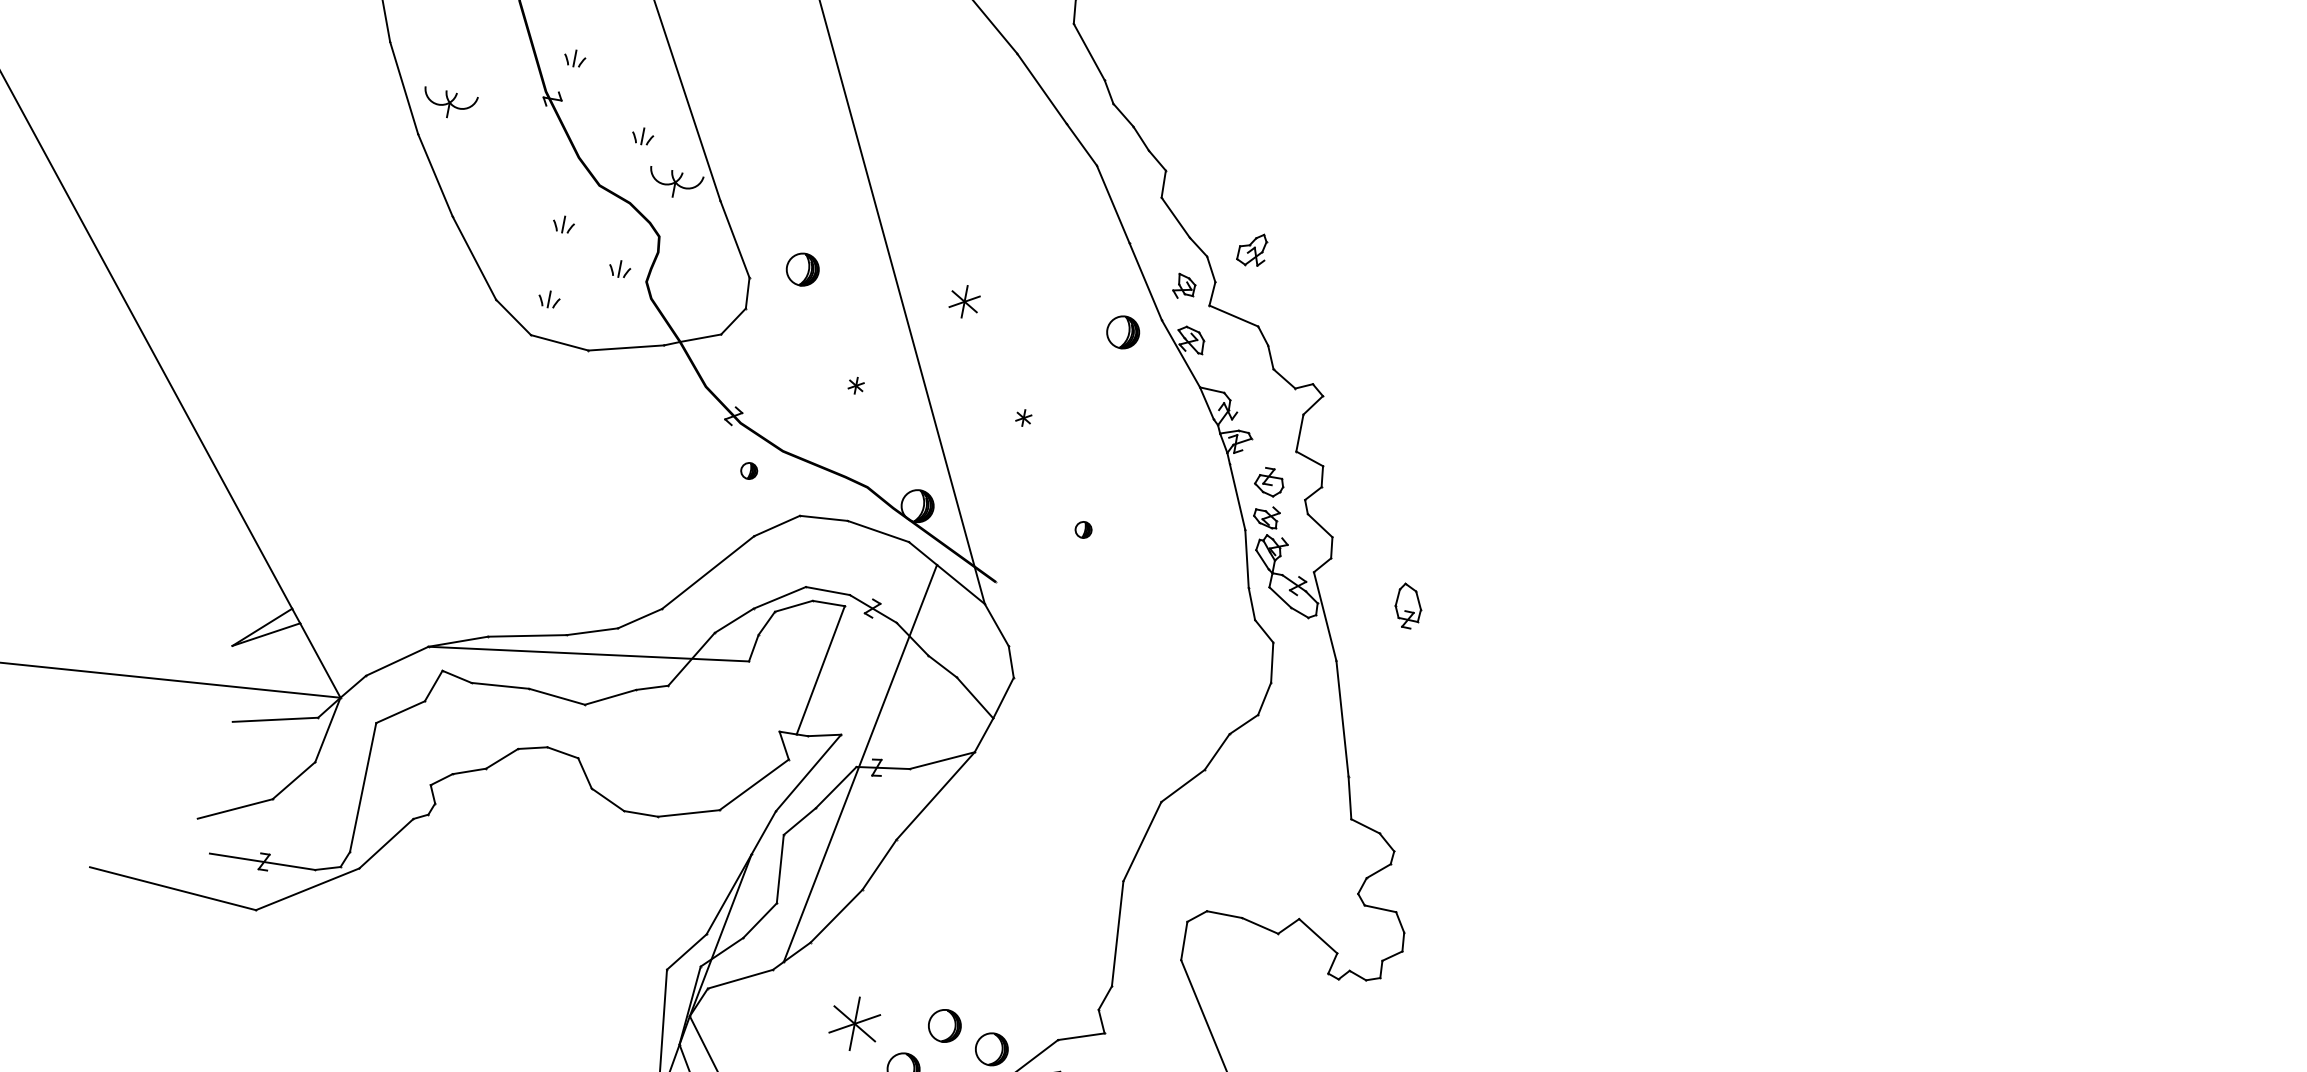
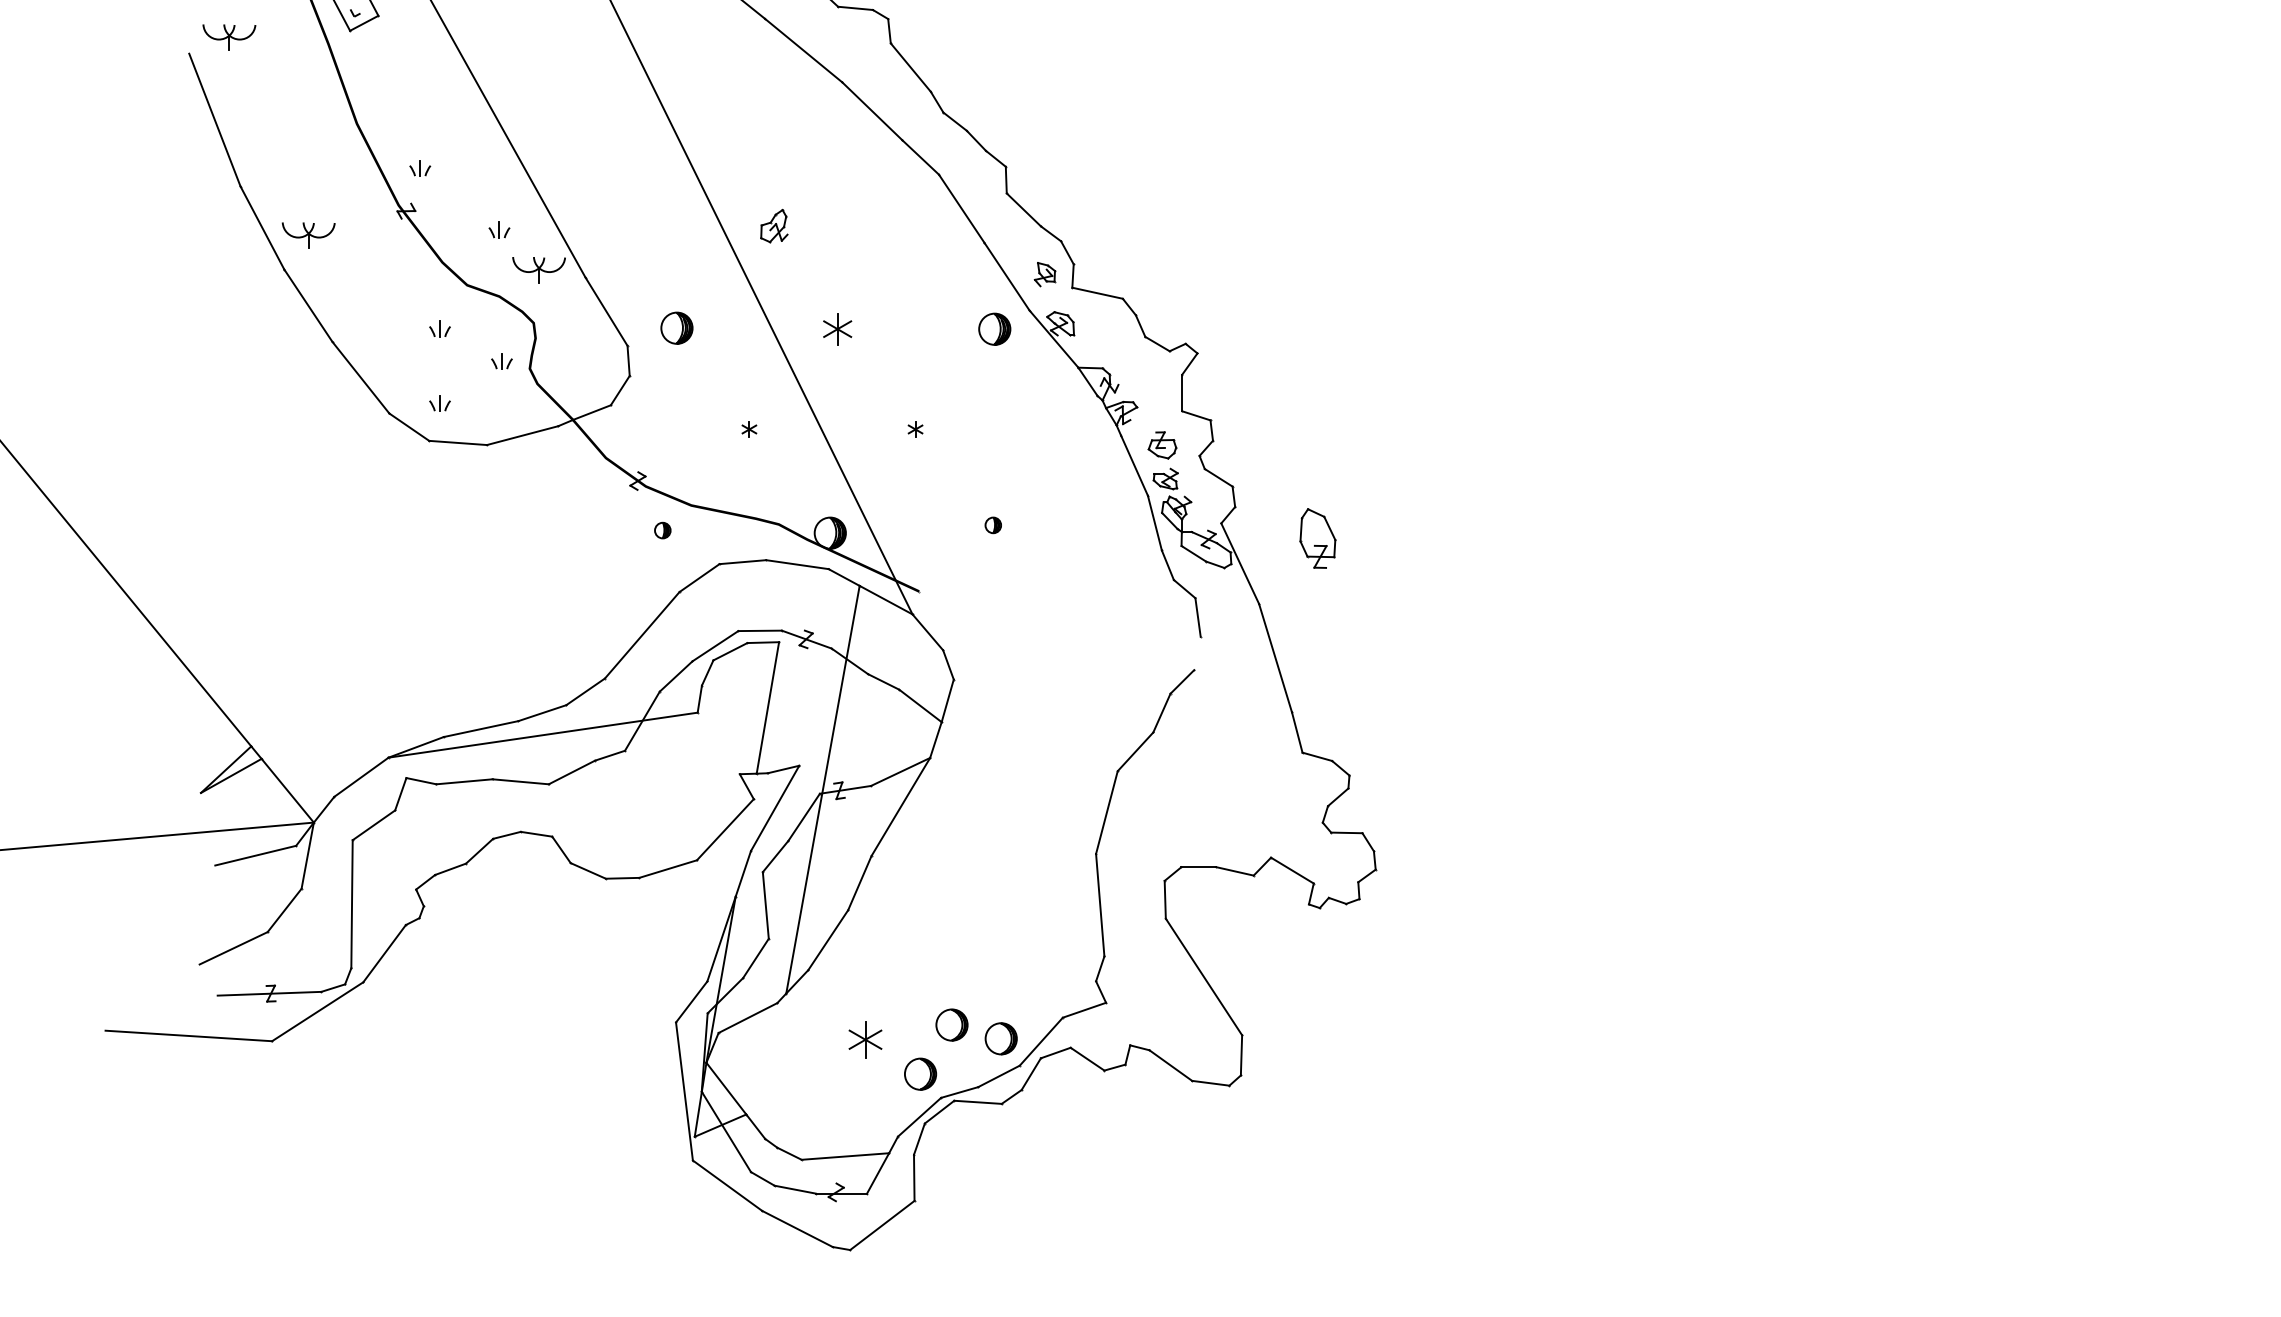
part: (1252, 248) -> (774, 225), moved
part: (1409, 606) -> (1318, 538), size x1.4
line: (1264, 698) -> (1197, 653), removed
part: (854, 1023) -> (865, 1039), size x0.7

